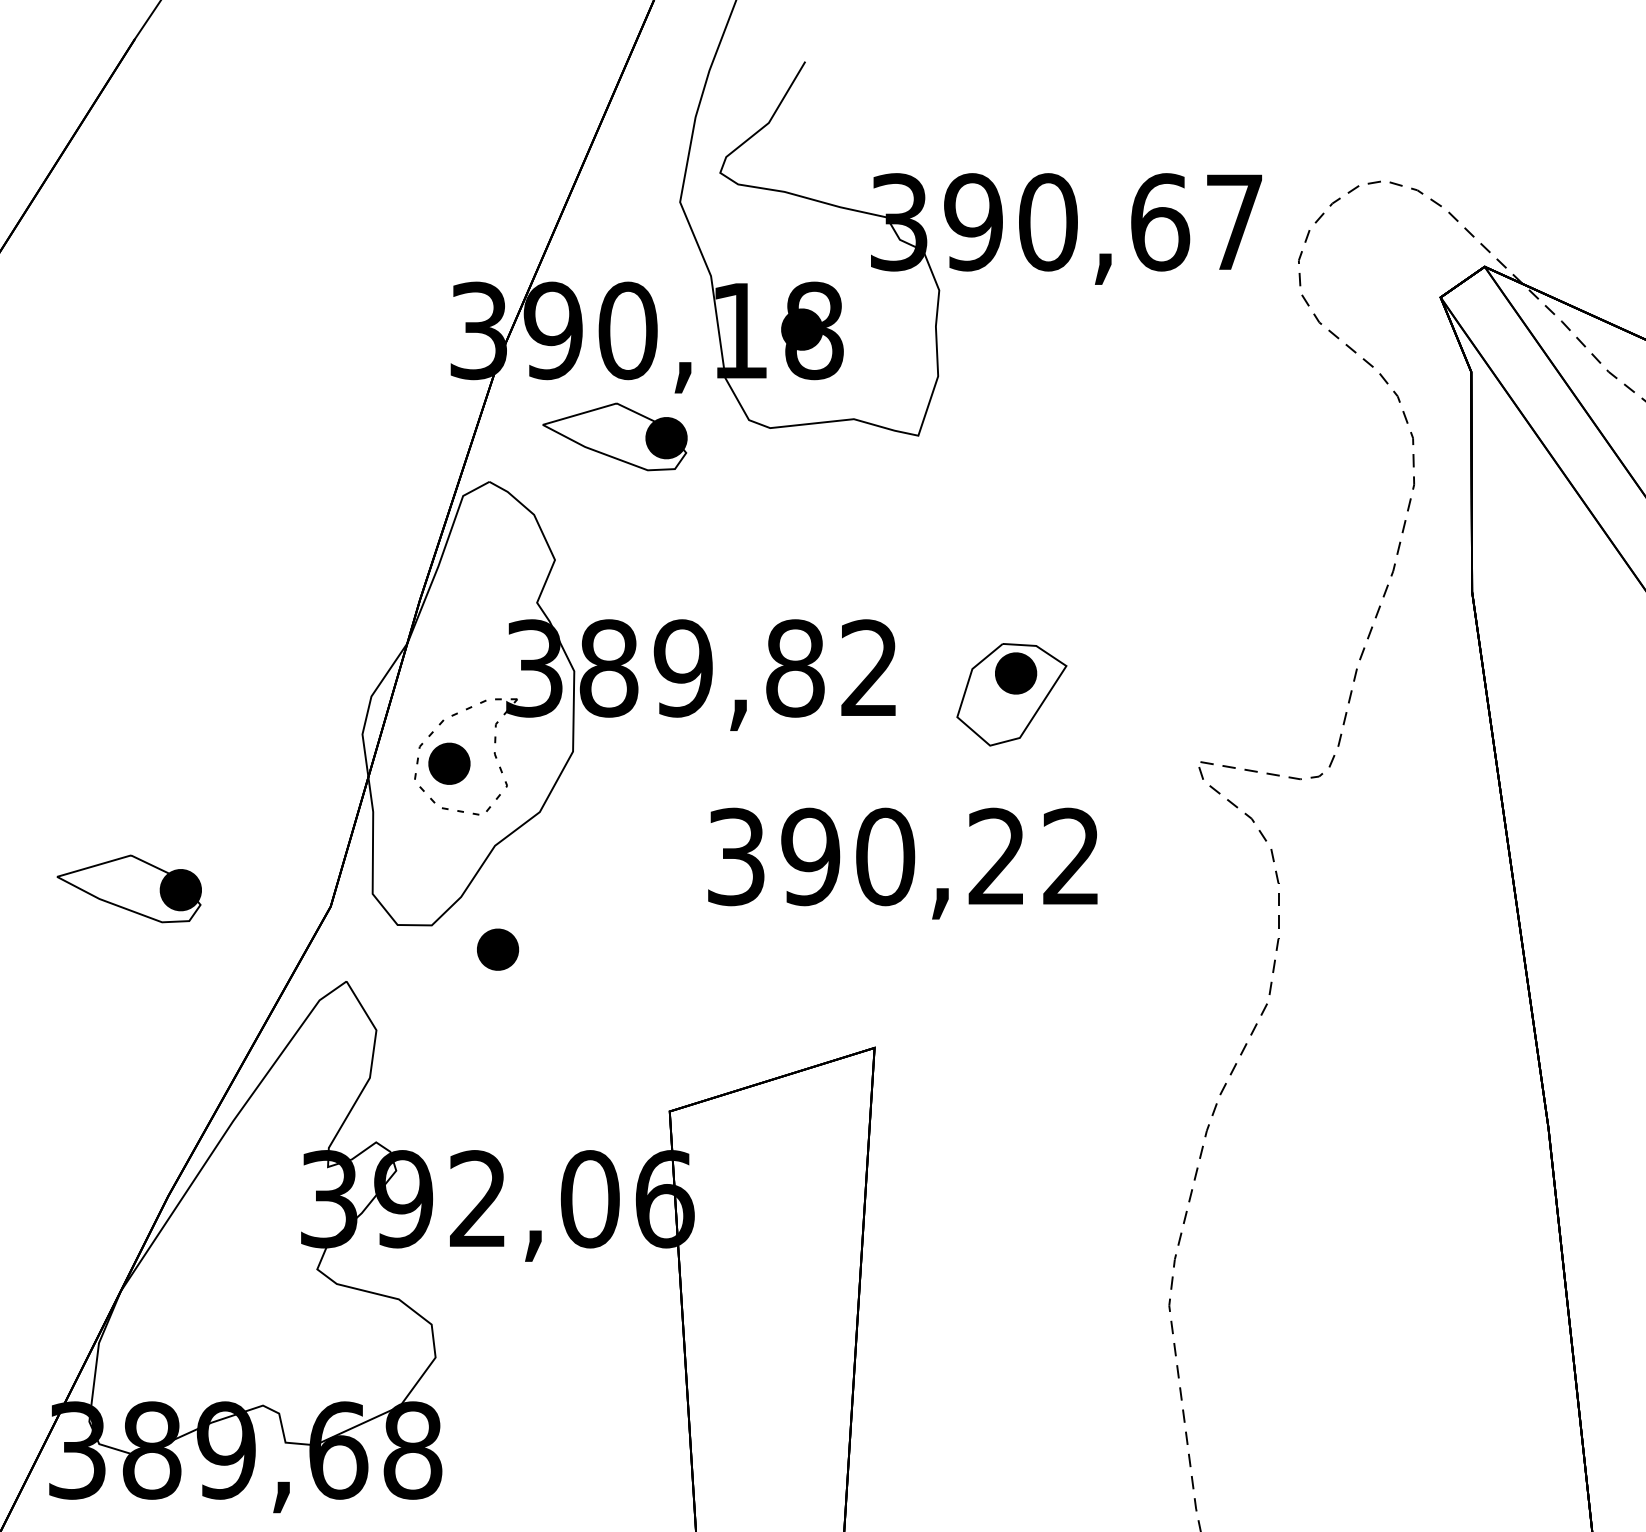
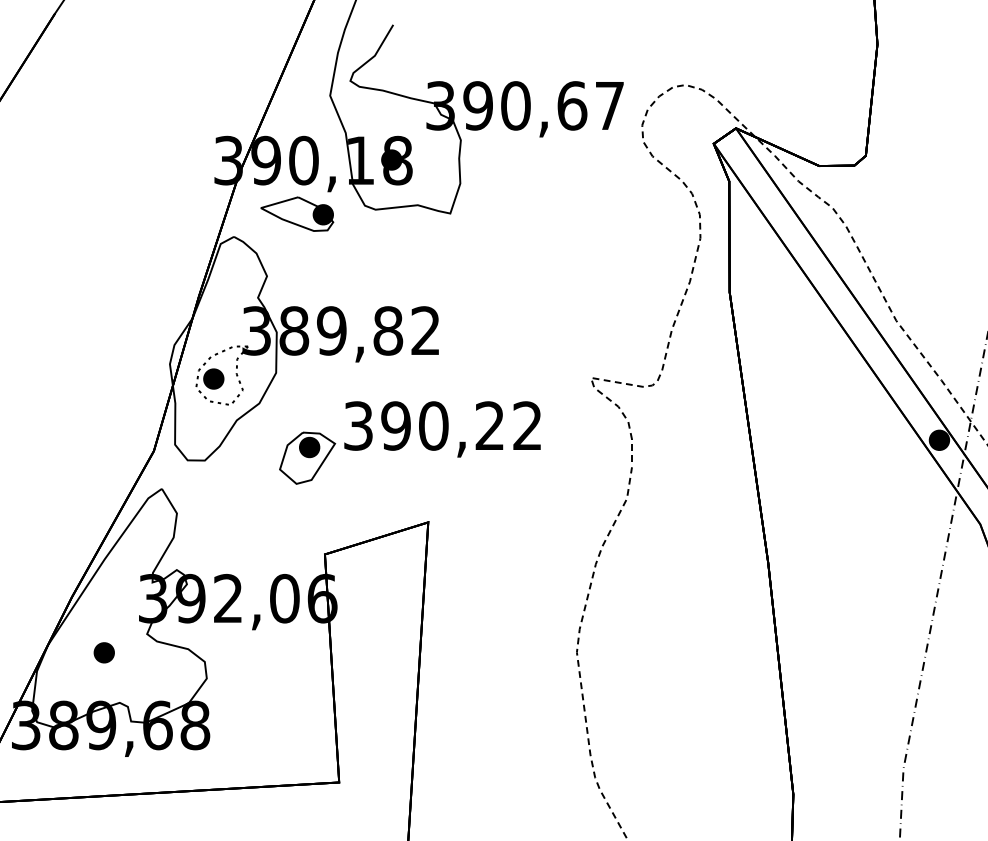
part: (1011, 693) -> (307, 457), moved
part: (129, 887) -> (52, 441), removed
part: (496, 949) -> (103, 652), moved

